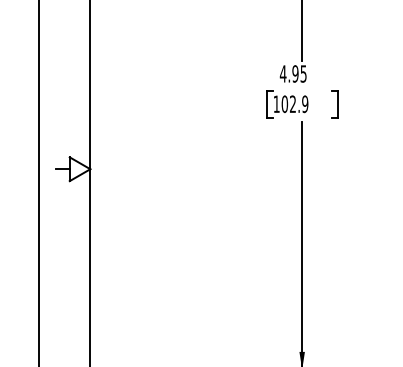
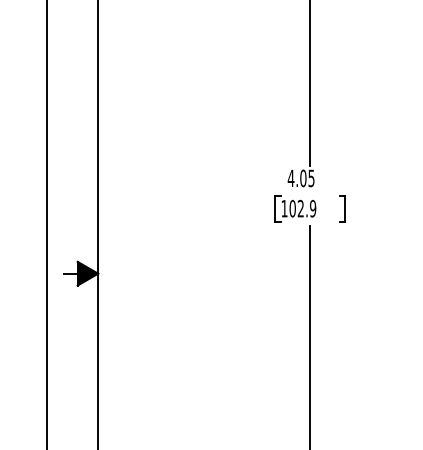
text: (295, 74) -> (303, 178), 4.95 -> 4.05
fill: (79, 169) -> (87, 273), added

